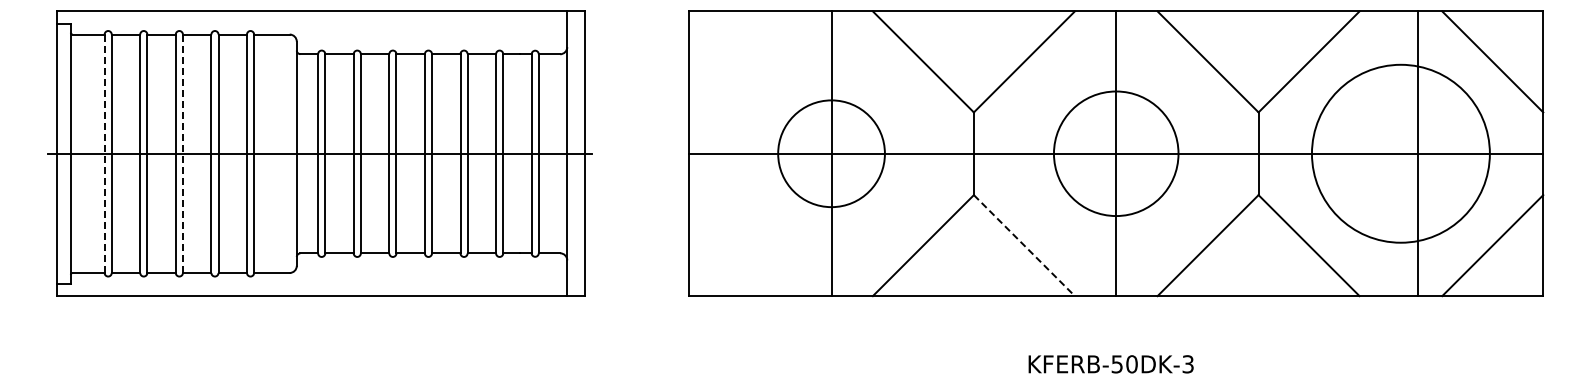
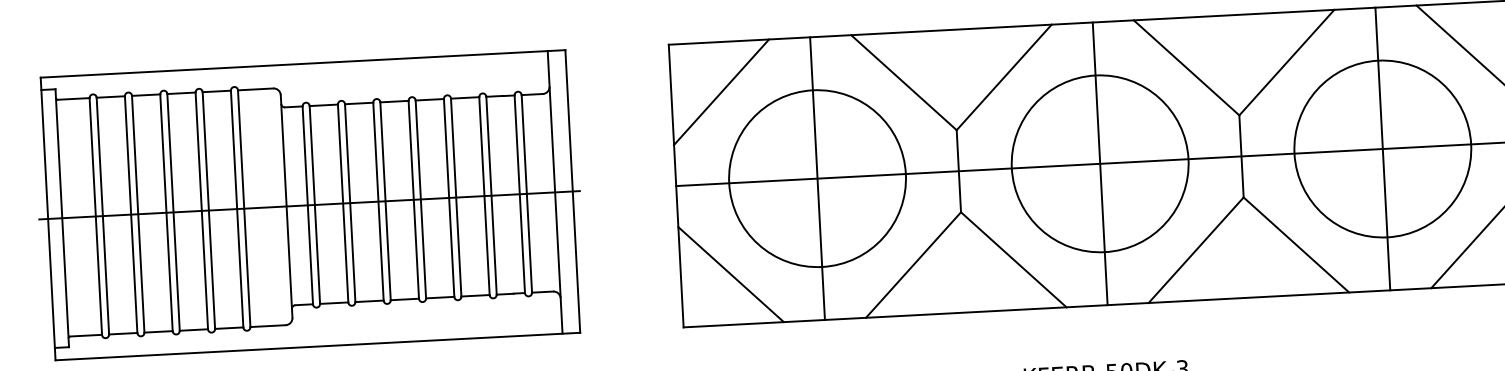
line: (739, 61) -> (721, 91), added
line: (104, 153) -> (95, 216), dashed -> solid
circle: (831, 153) -> (817, 178), size x1.67
circle: (1116, 153) -> (1100, 163), size x1.43
line: (1417, 153) -> (1382, 148), moved
line: (182, 154) -> (173, 213), dashed -> solid
line: (739, 245) -> (730, 274), added
line: (1024, 245) -> (1013, 259), dashed -> solid

